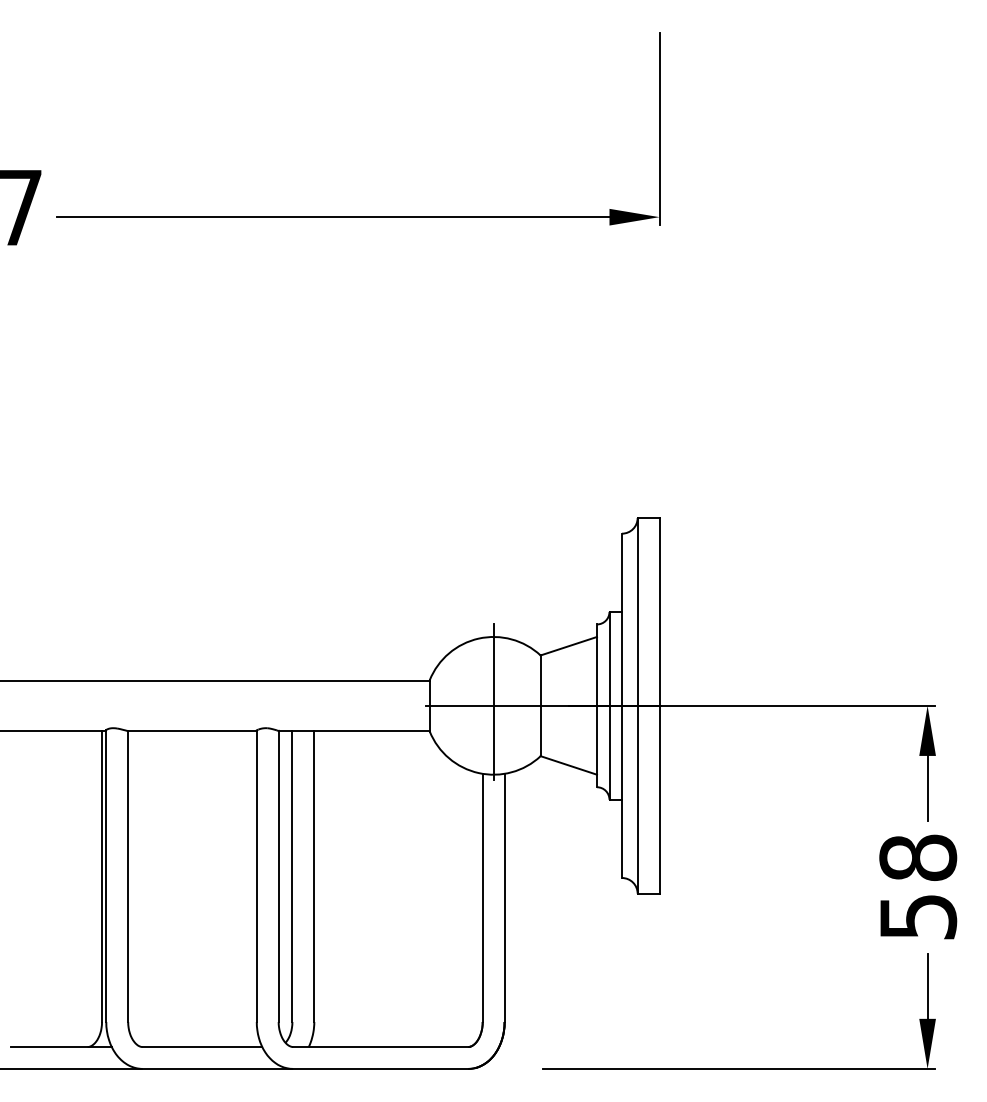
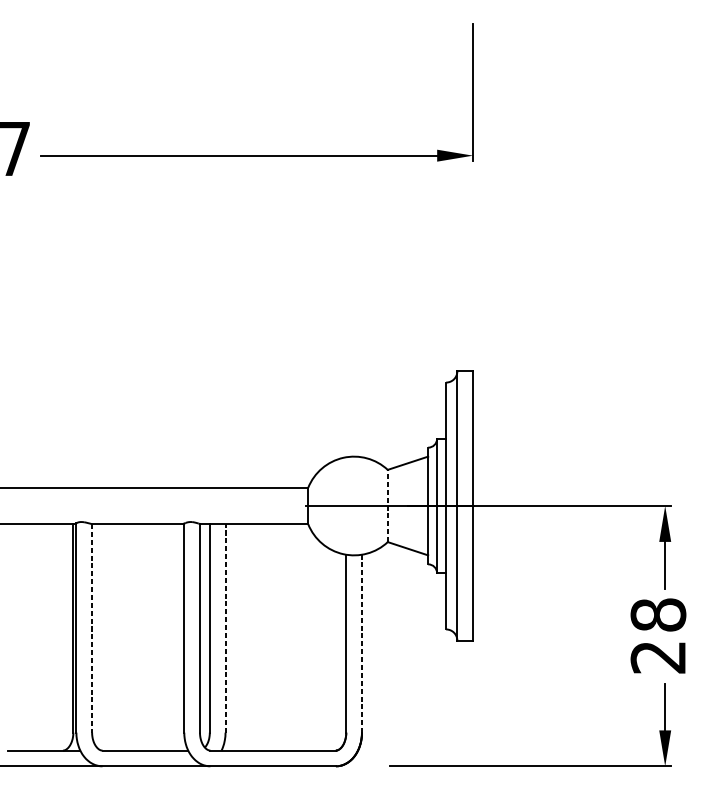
line: (493, 702) -> (354, 503), removed
line: (540, 705) -> (387, 505), solid -> dashed
line: (128, 876) -> (92, 628), solid -> dashed
line: (314, 876) -> (225, 628), solid -> dashed
line: (504, 898) -> (361, 644), solid -> dashed
text: (918, 917) -> (658, 657), 58 -> 28

